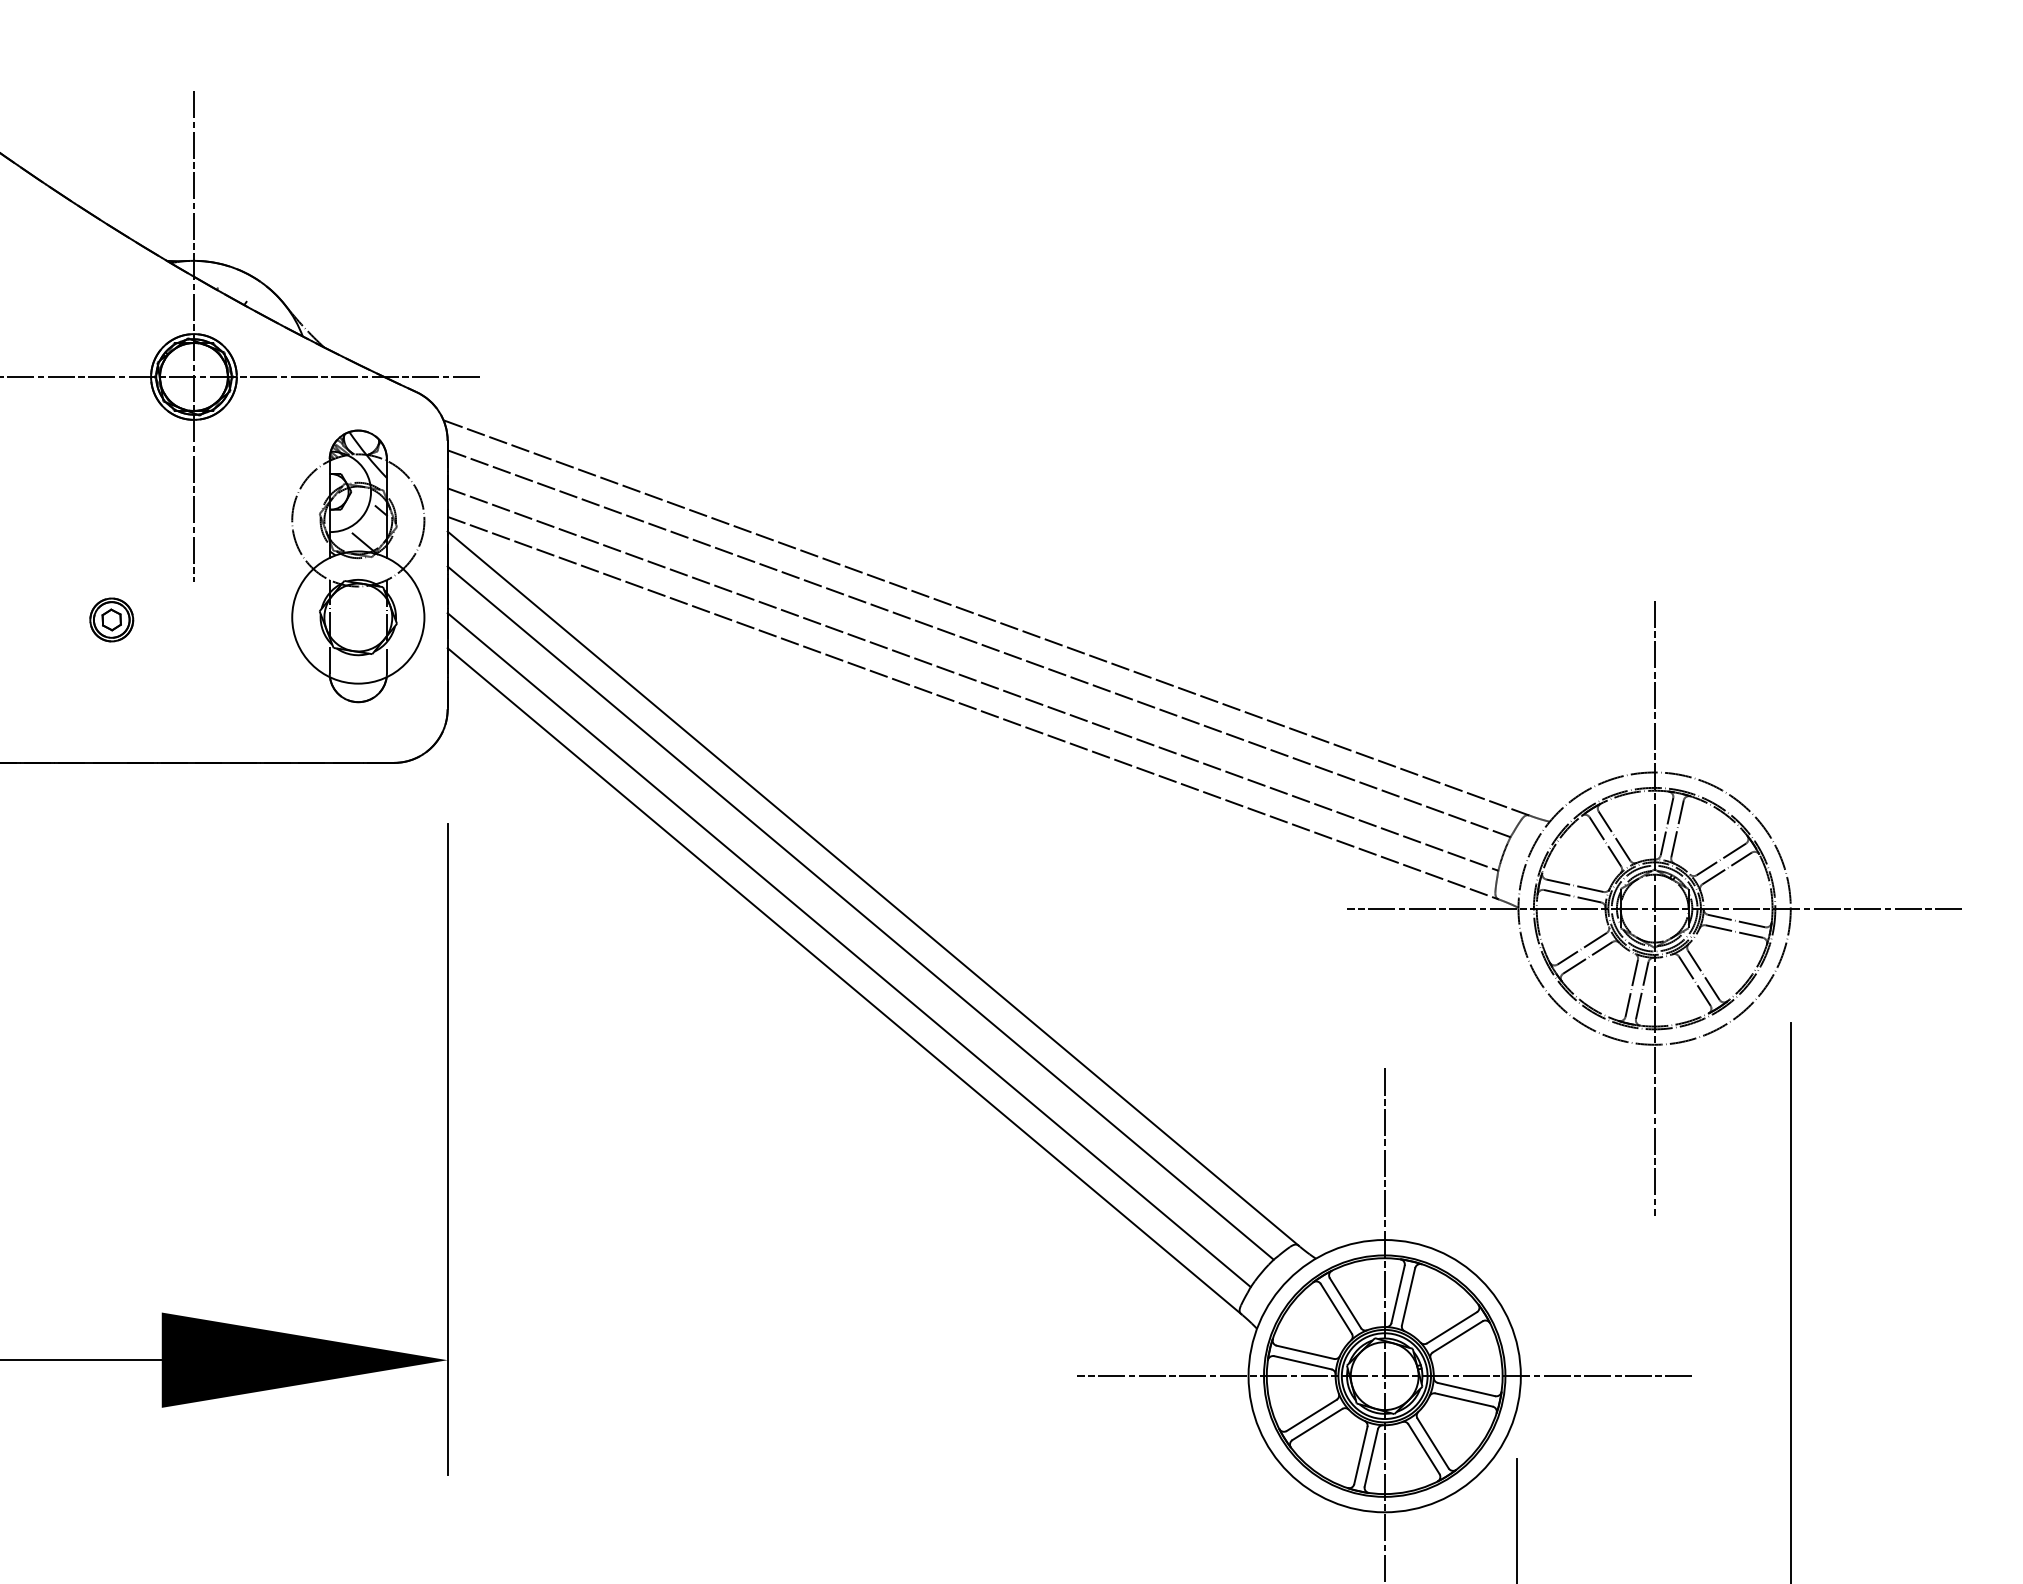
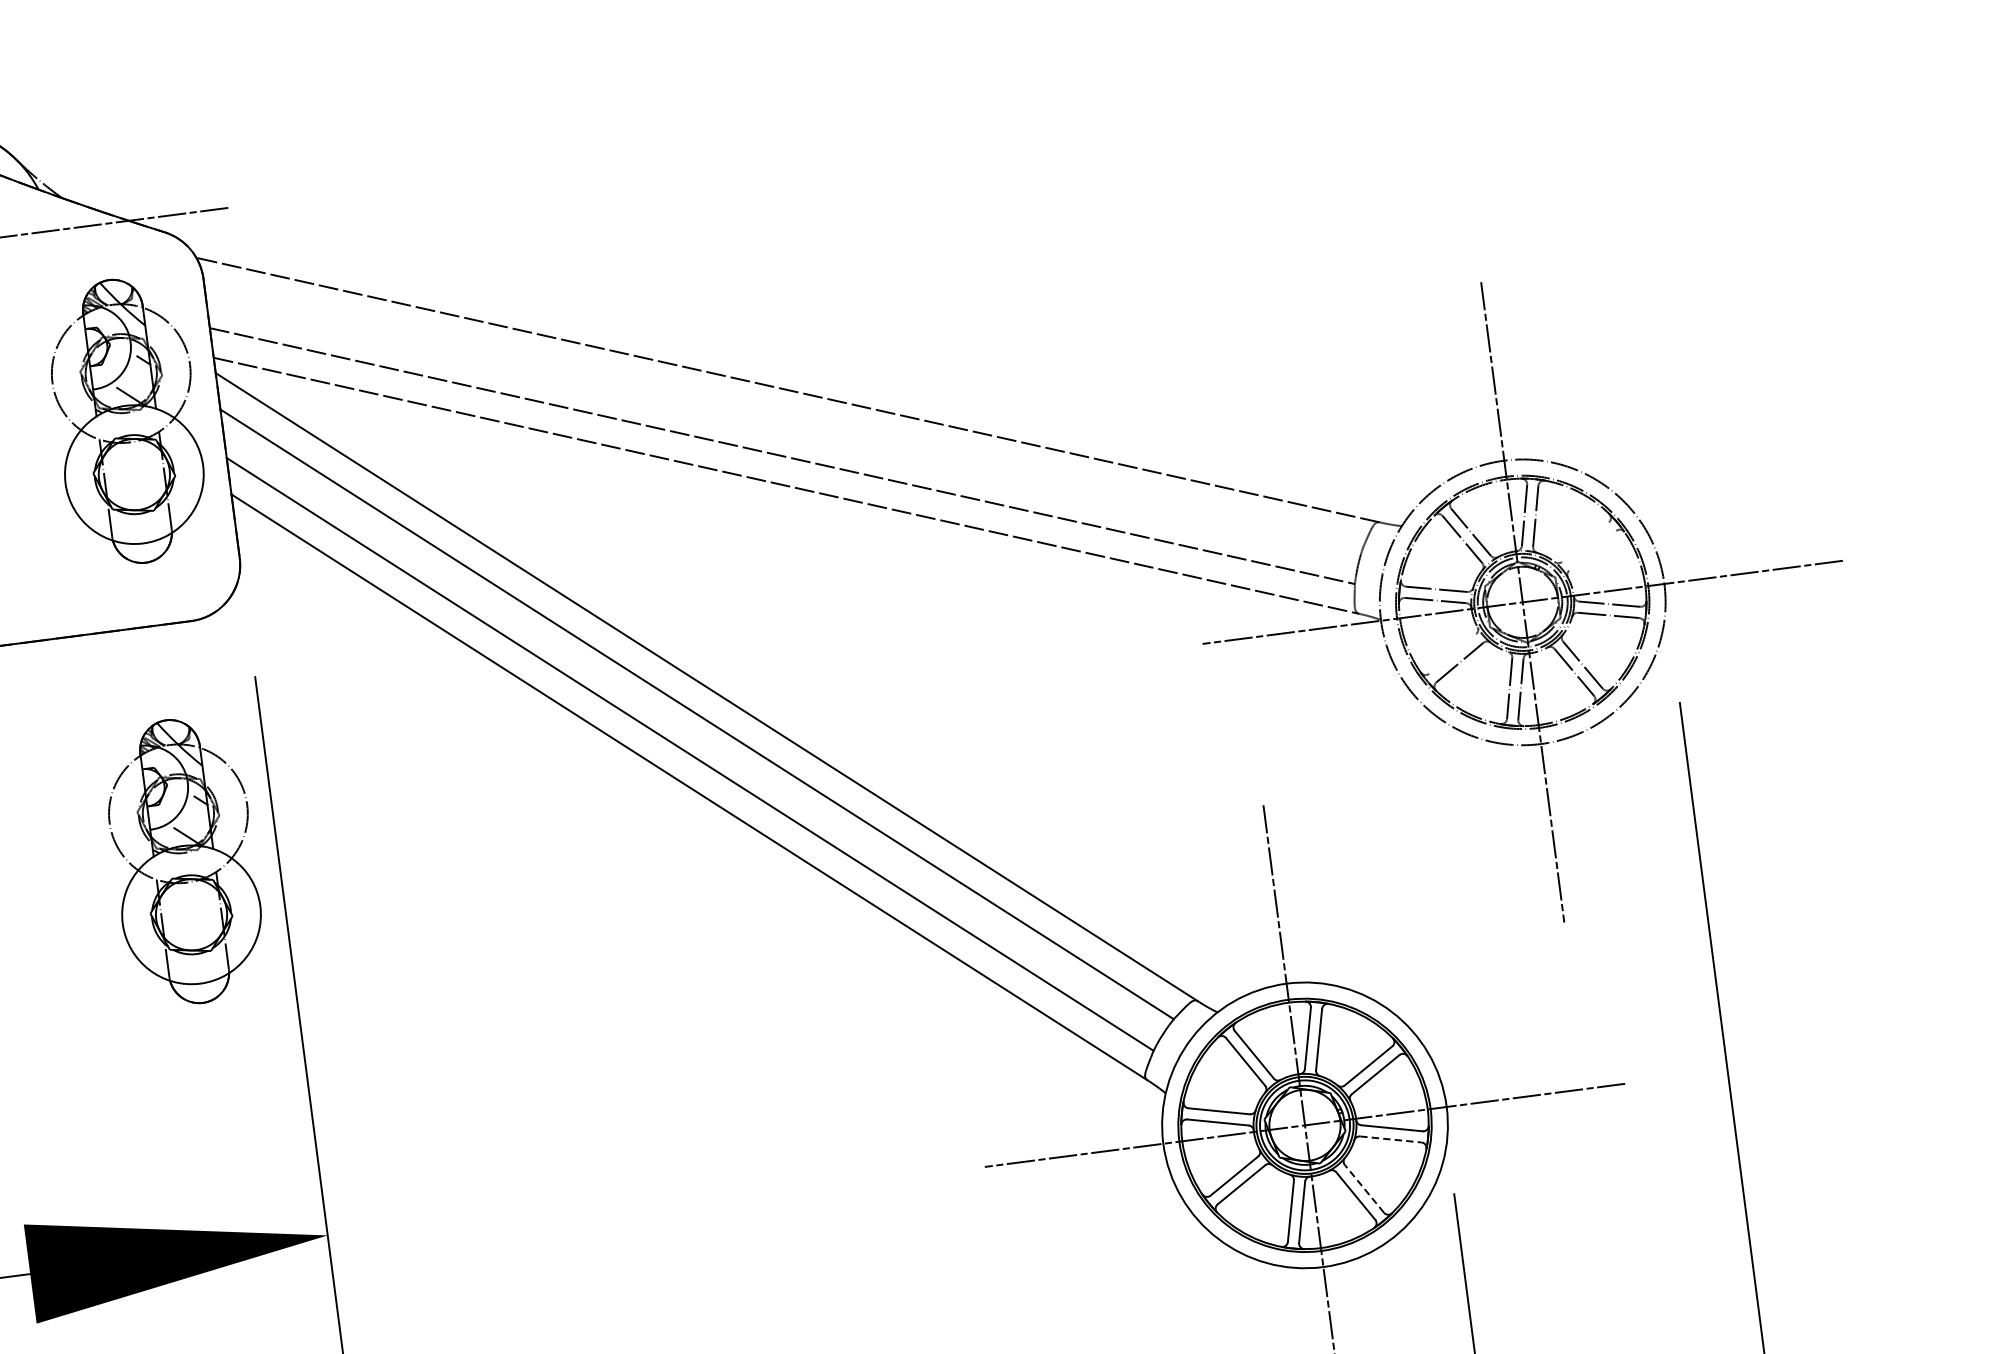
line: (978, 643) -> (783, 417), removed
line: (1721, 859) -> (1585, 542), removed
line: (1726, 868) -> (1592, 550), removed
line: (1581, 948) -> (1452, 653), removed
part: (358, 989) -> (184, 861), added
line: (1464, 1400) -> (1391, 1139), solid -> dashed
line: (1432, 1443) -> (1363, 1189), solid -> dashed

